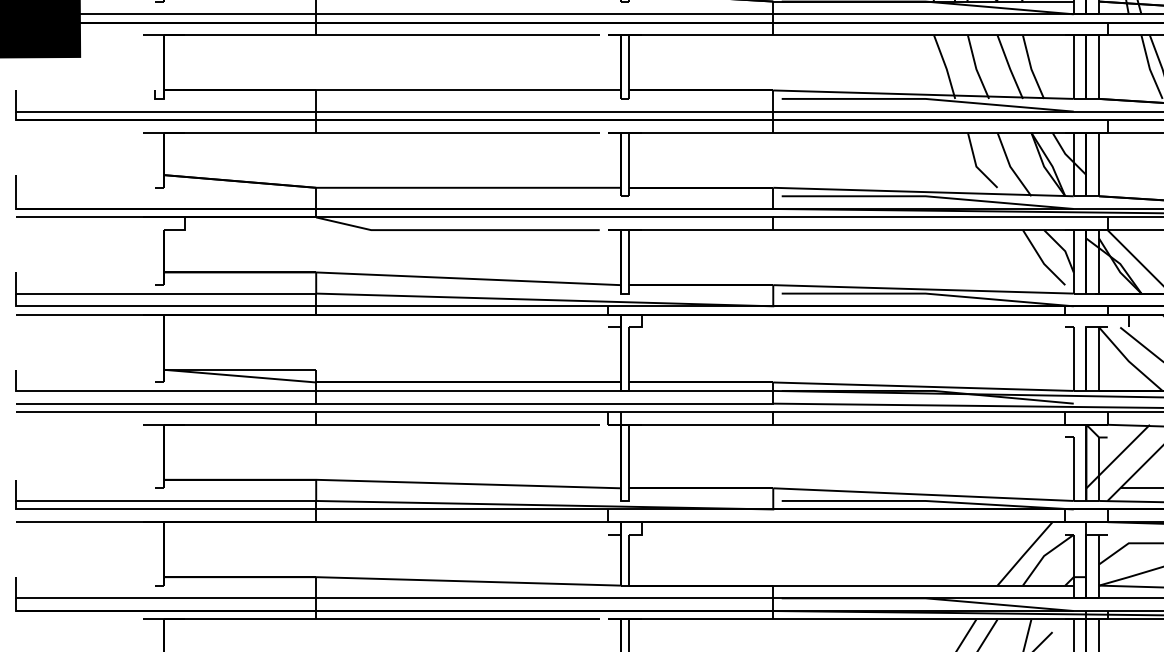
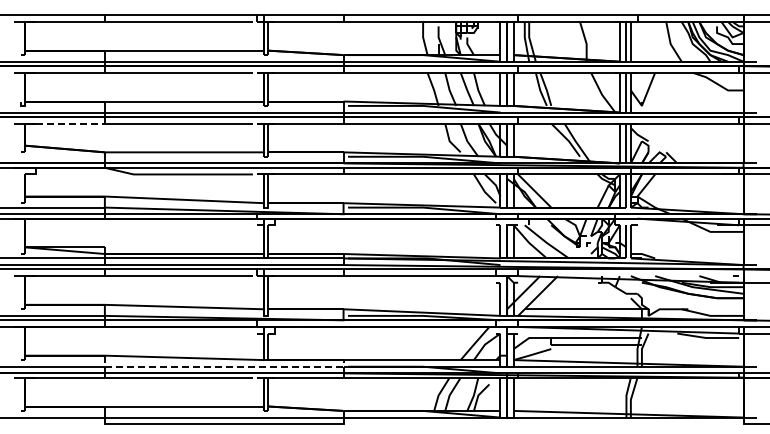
line: (252, 132) -> (71, 123), solid -> dashed
line: (539, 597) -> (221, 366), solid -> dashed

